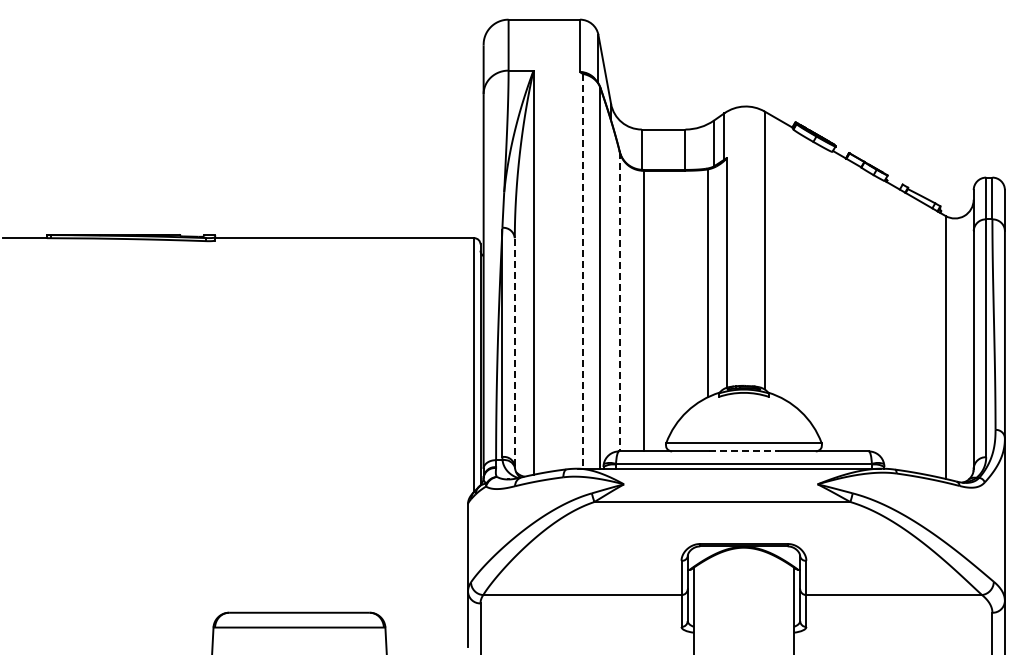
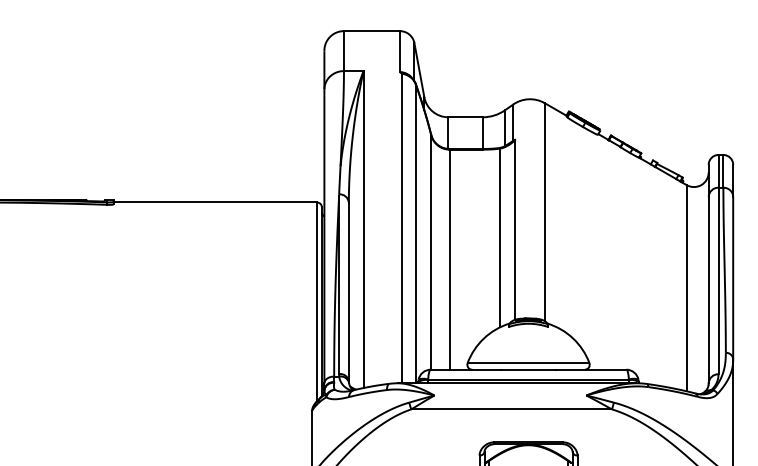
line: (582, 271) -> (401, 228), dashed -> solid
line: (619, 301) -> (430, 252), dashed -> solid
line: (514, 351) -> (348, 291), dashed -> solid
line: (744, 451) -> (528, 369), dashed -> solid

